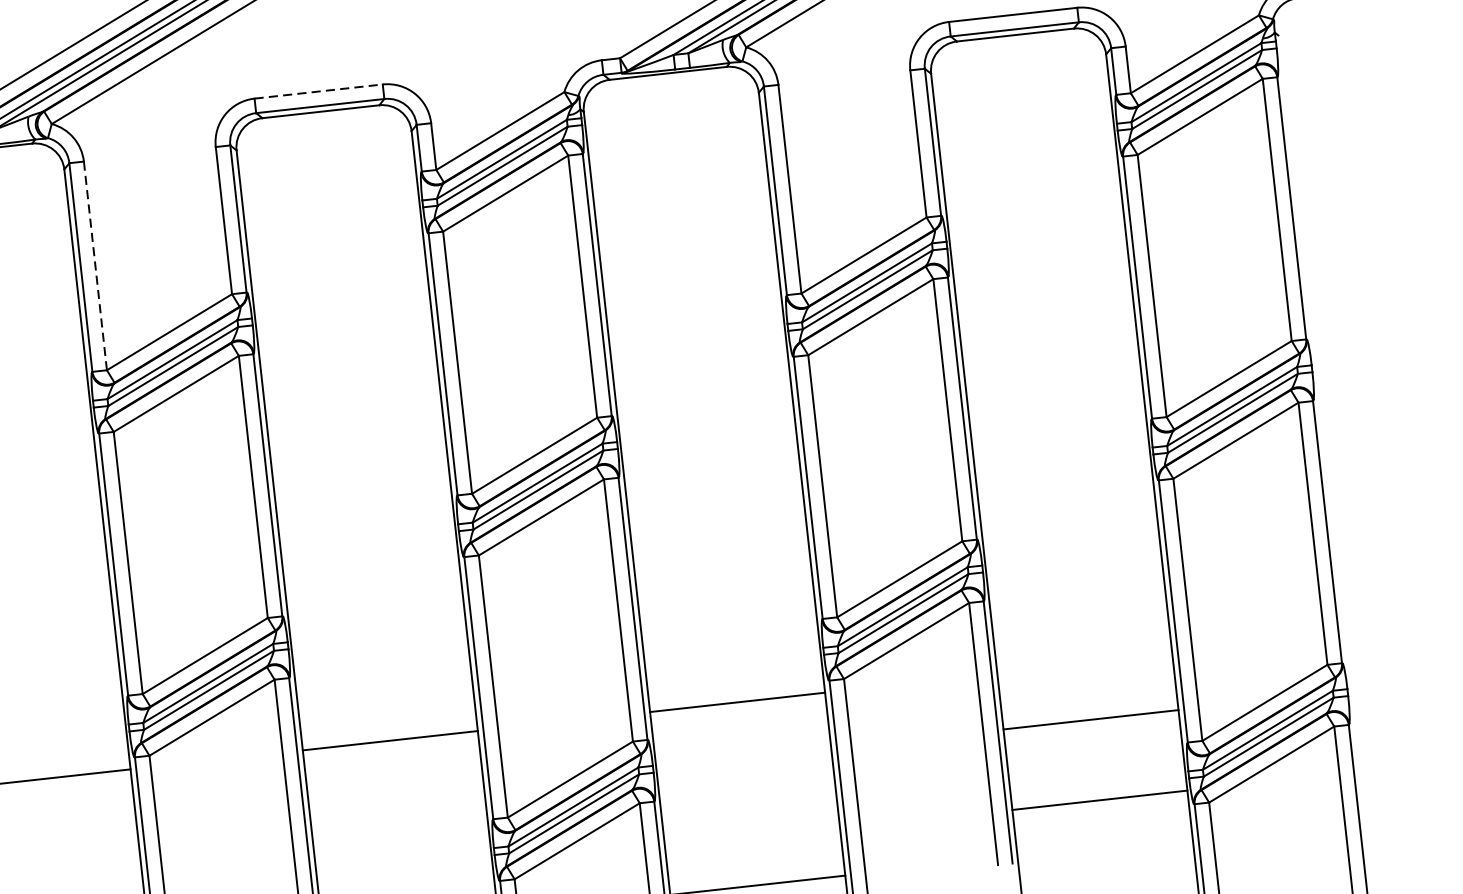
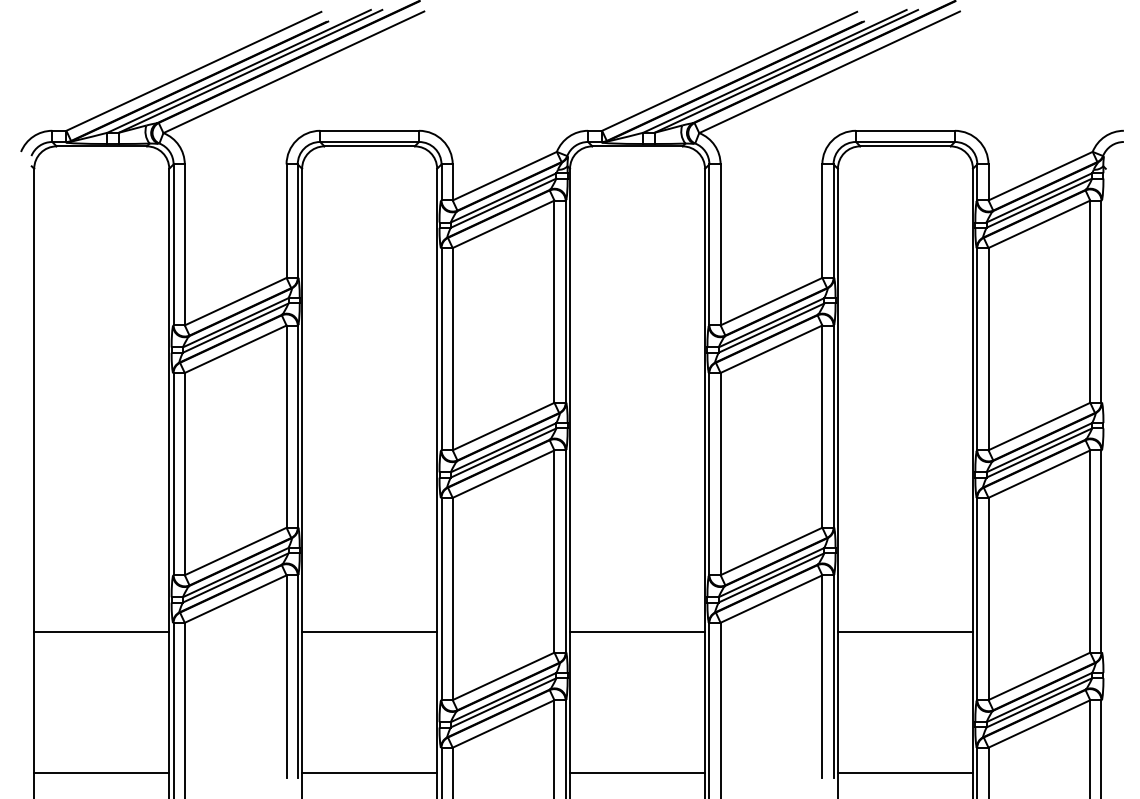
line: (319, 91) -> (370, 130), dashed -> solid
line: (95, 266) -> (184, 245), dashed -> solid
line: (1089, 719) -> (904, 631), moved
line: (1098, 800) -> (904, 772), moved

